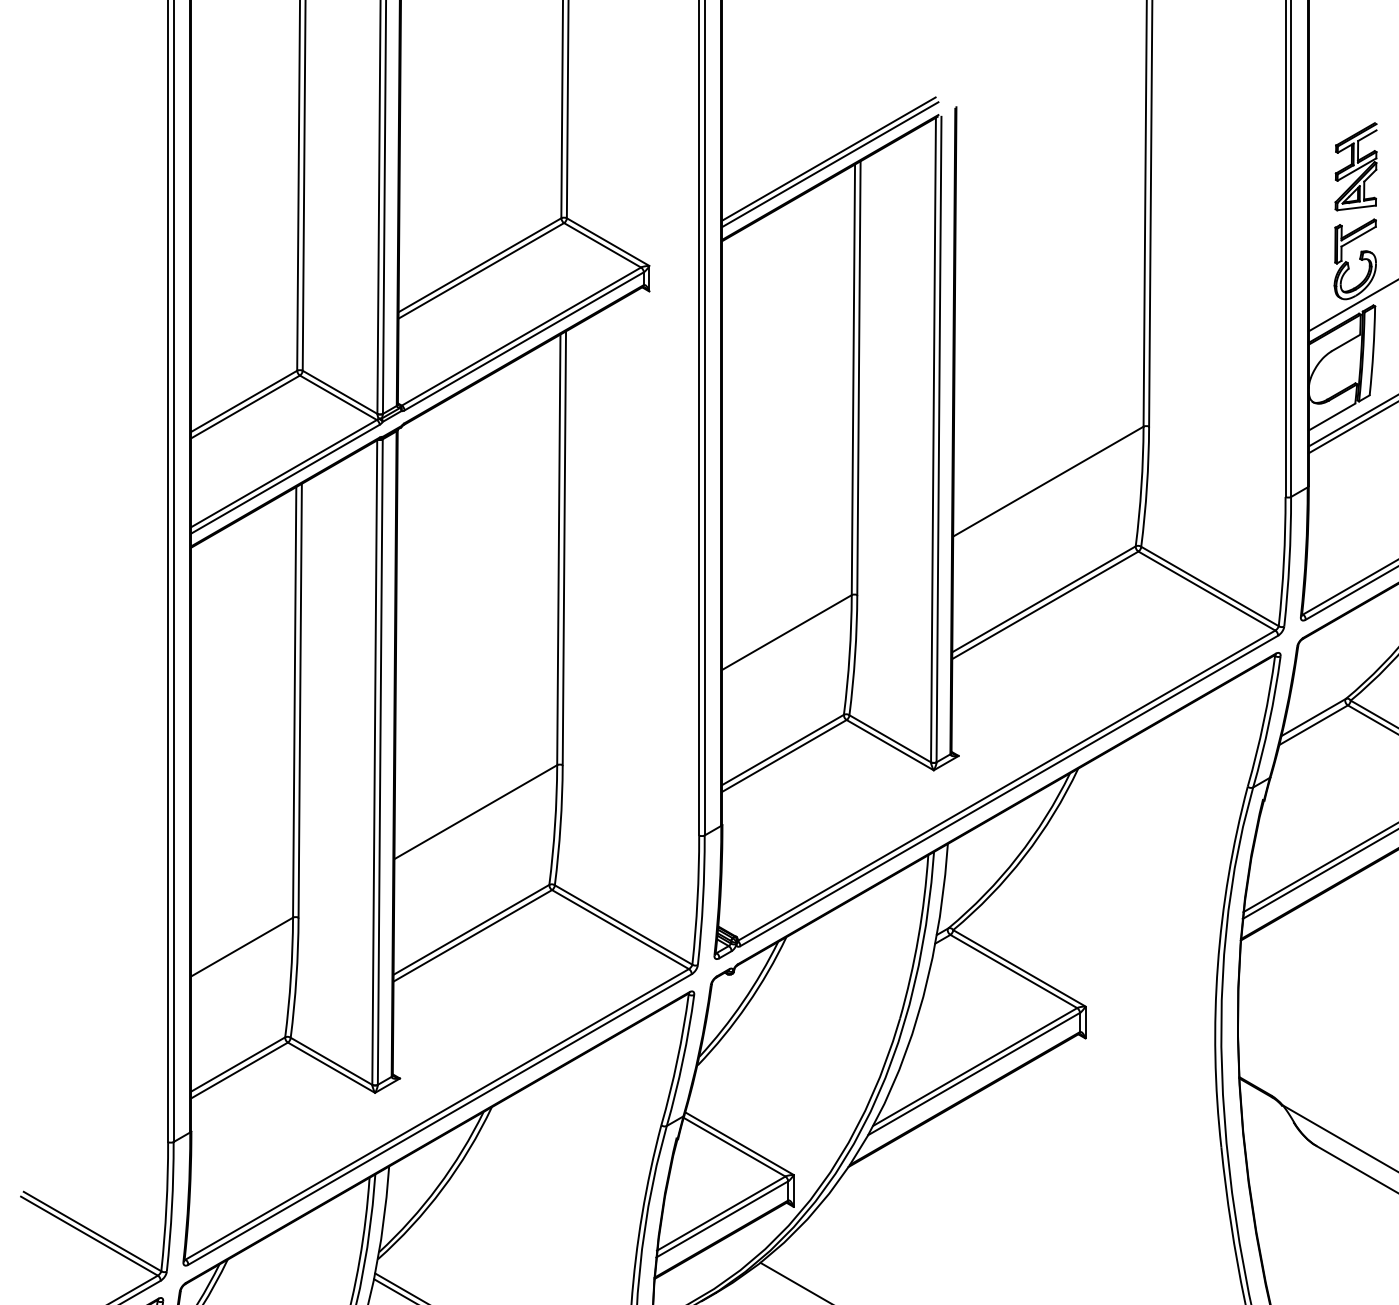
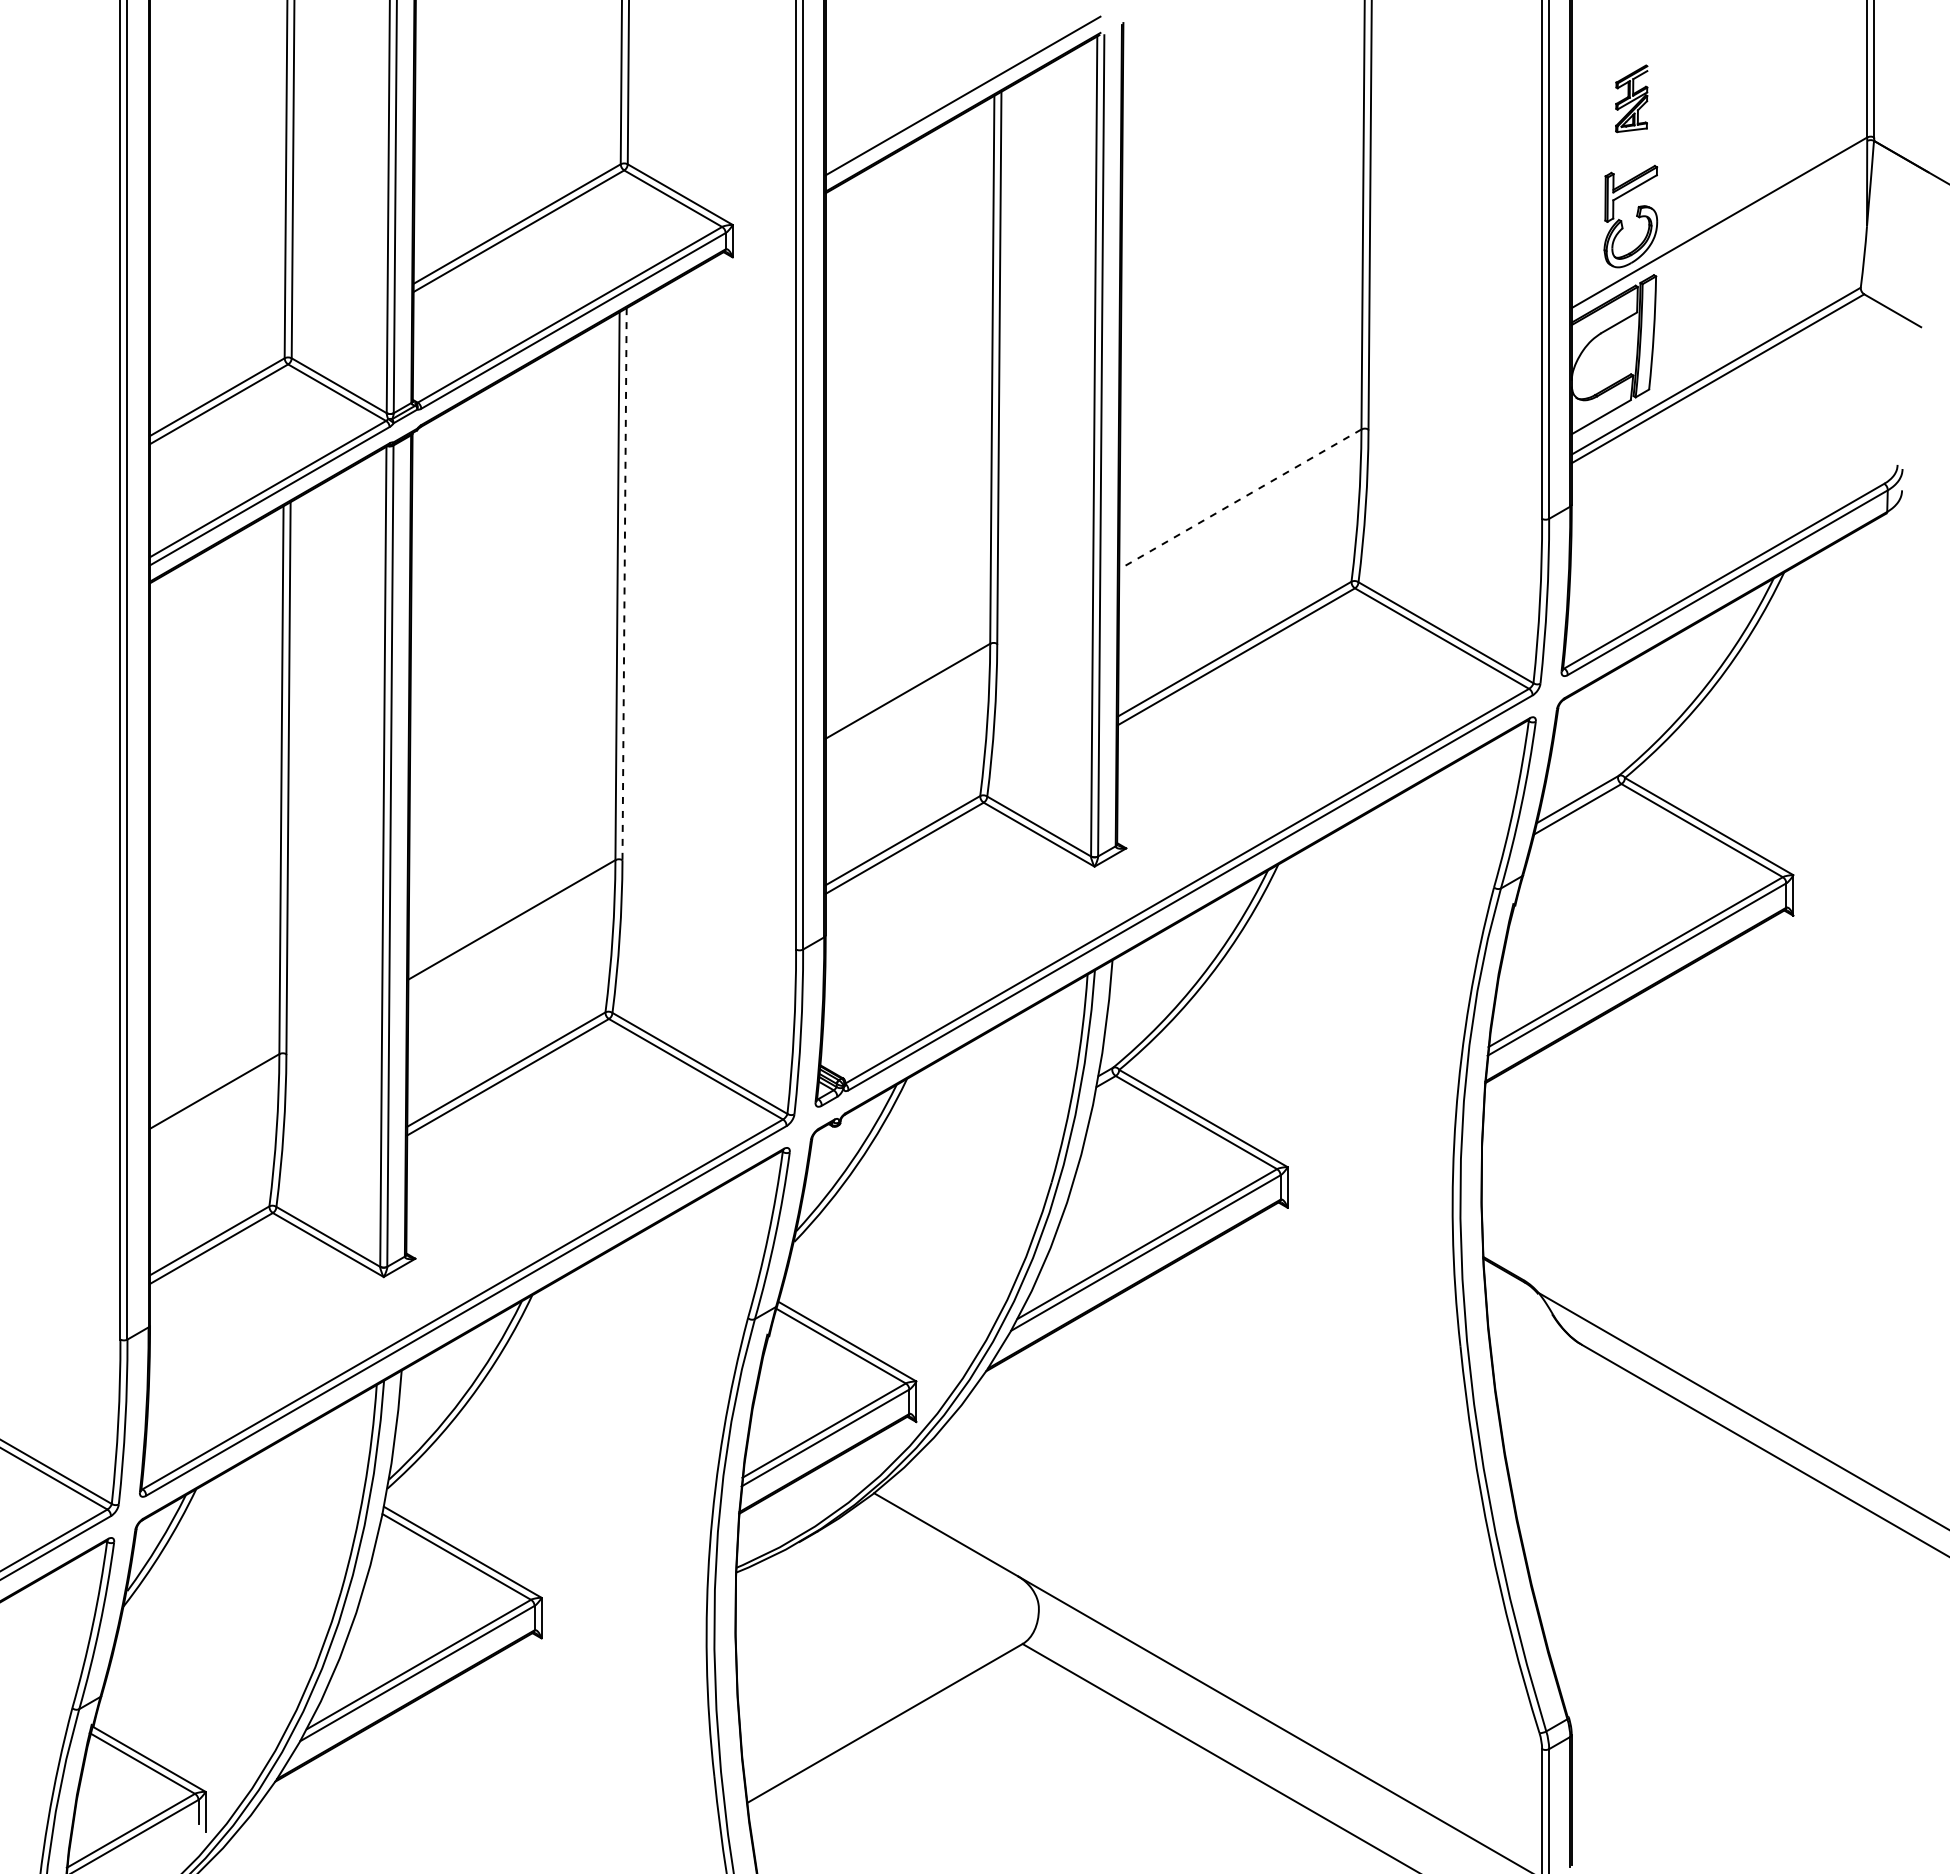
line: (828, 158) -> (960, 88), removed
part: (1355, 166) -> (1631, 98), size x0.6
line: (1048, 481) -> (1240, 499), solid -> dashed
line: (564, 548) -> (624, 584), solid -> dashed

